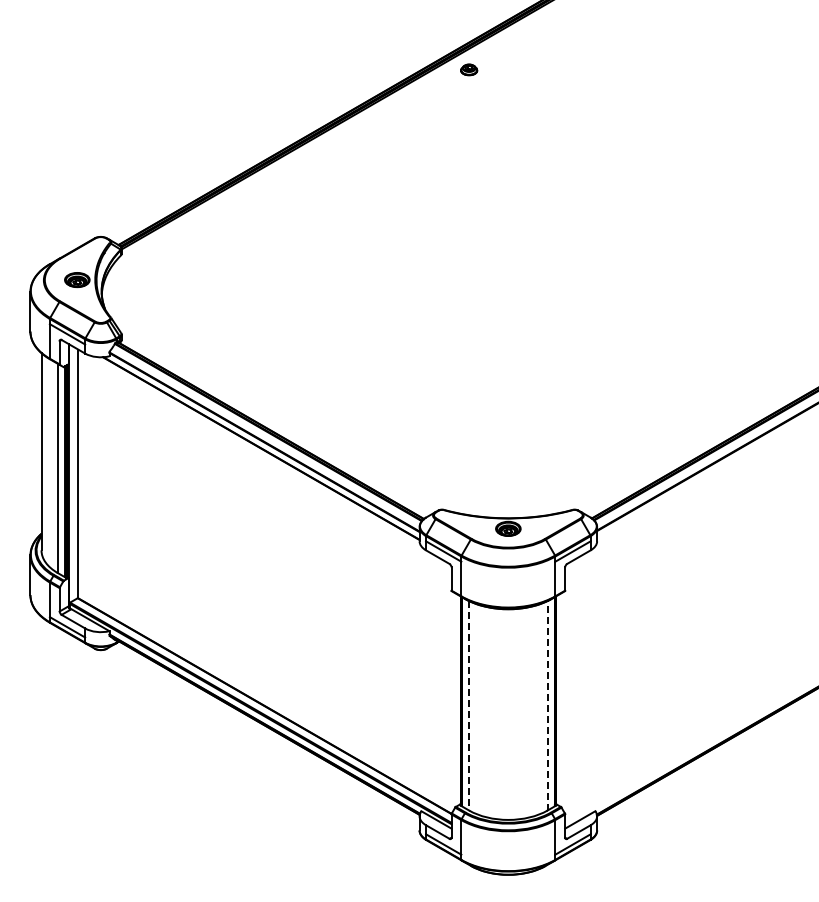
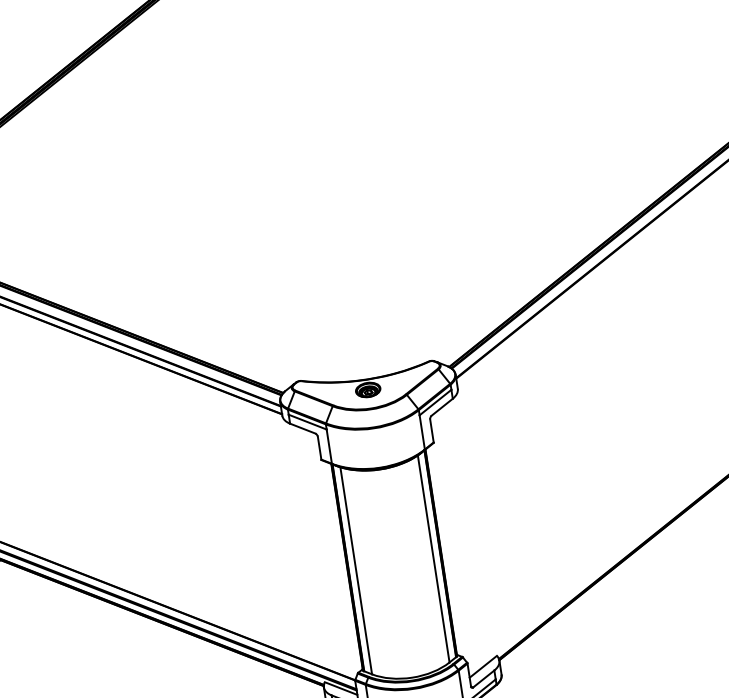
line: (469, 705) -> (356, 570), dashed -> solid
line: (547, 705) -> (433, 558), dashed -> solid

